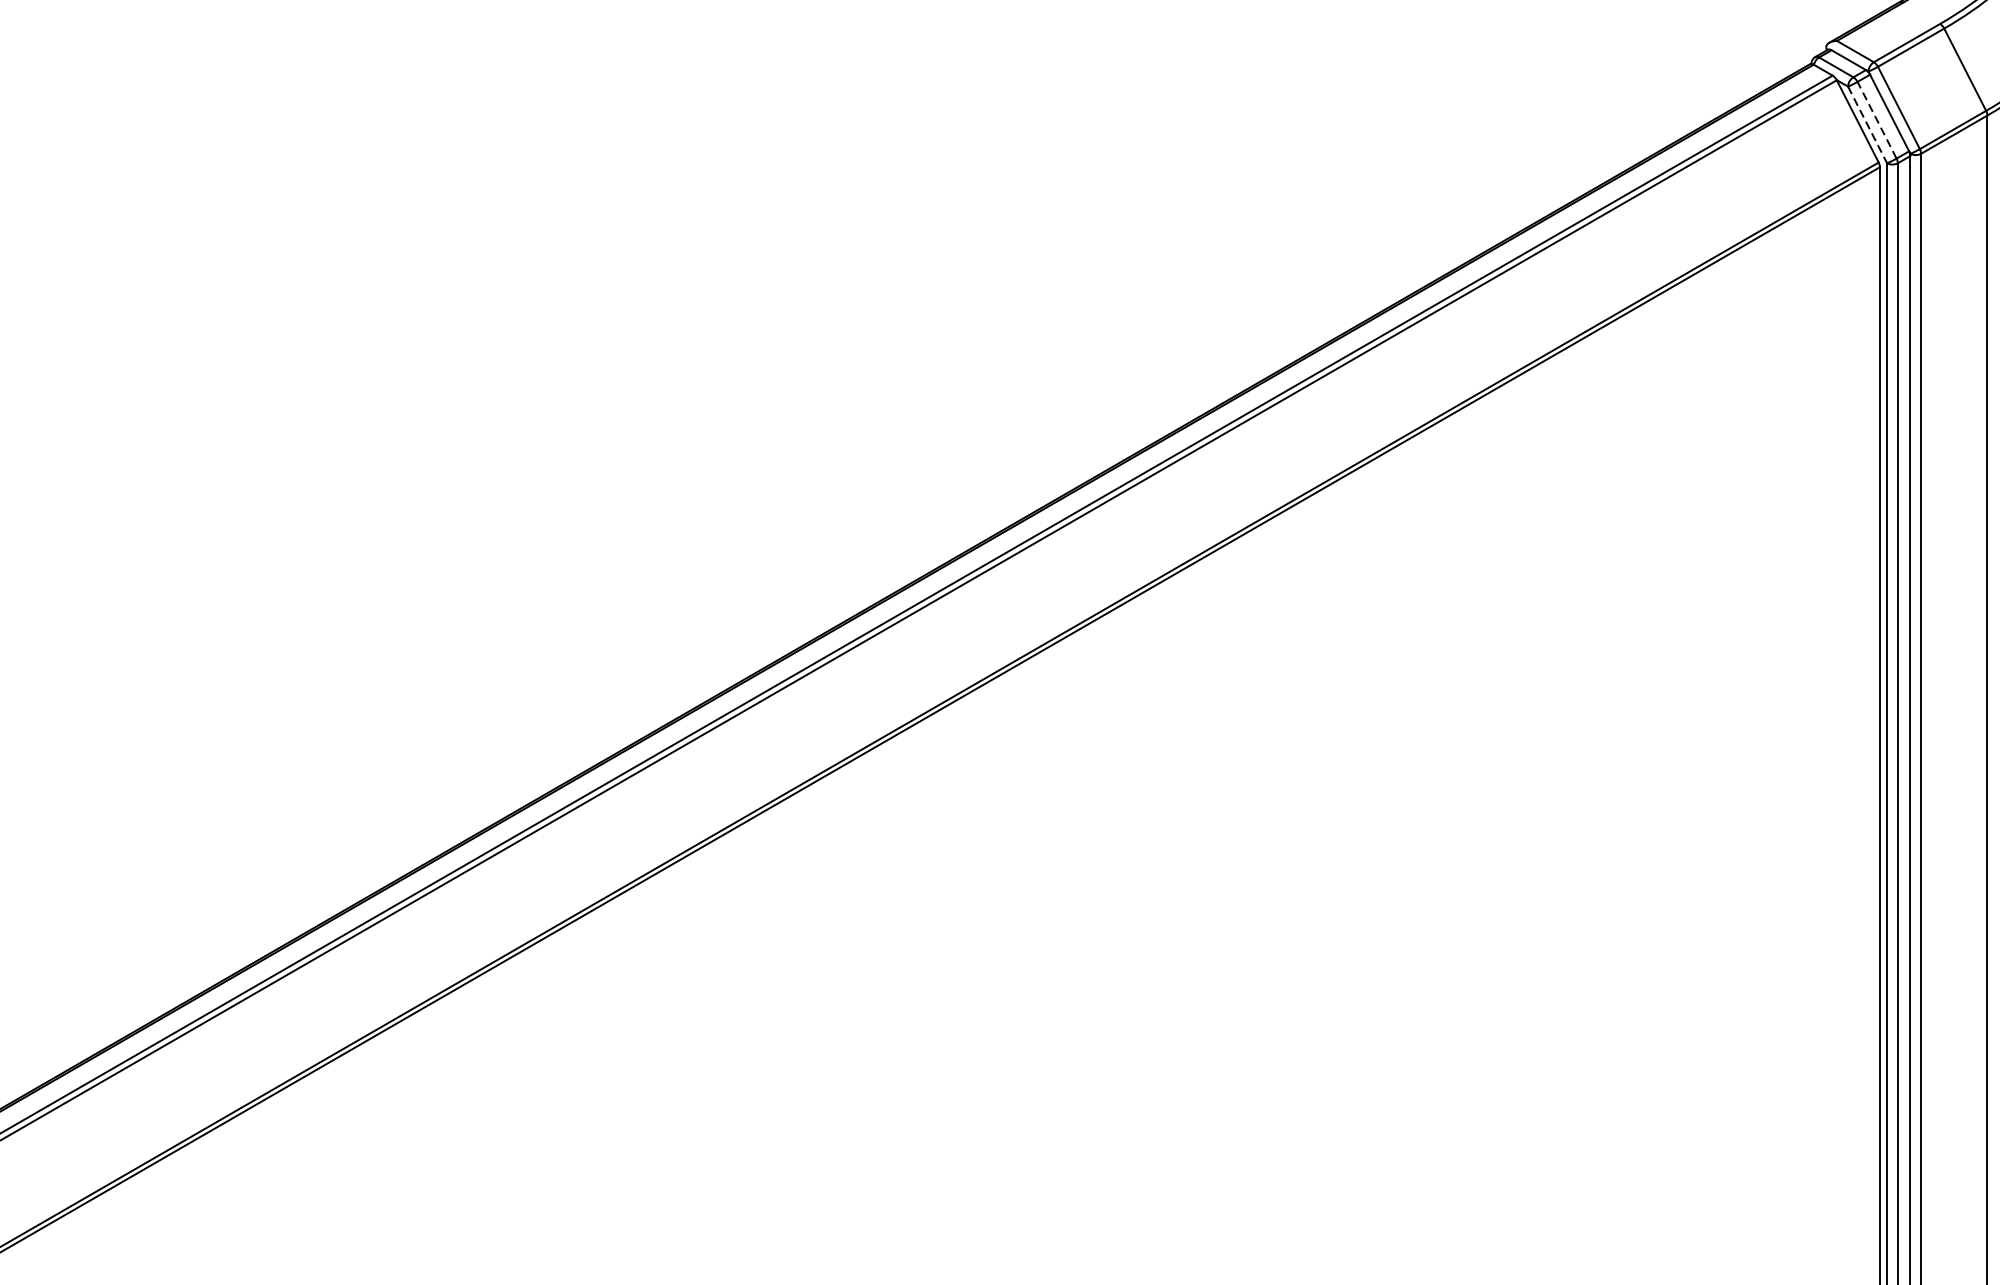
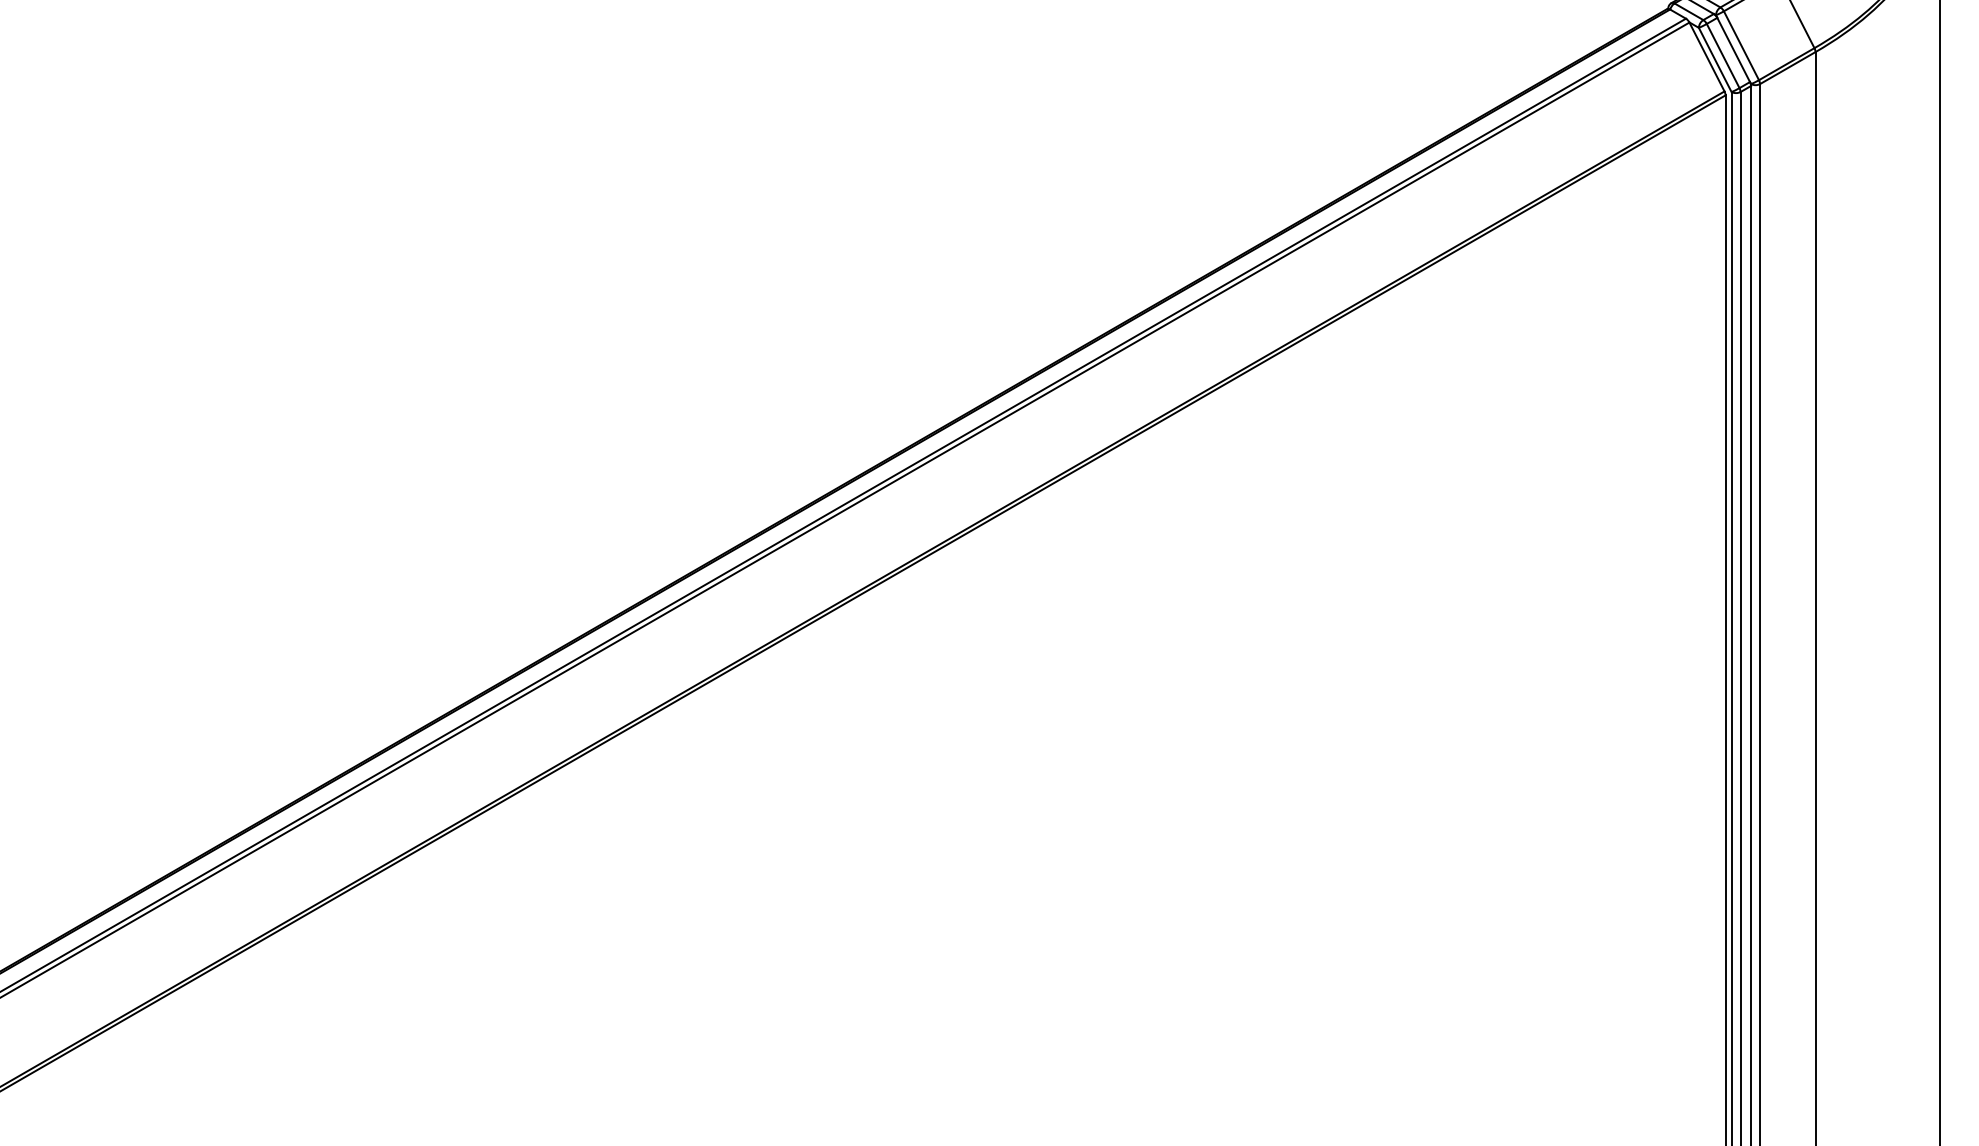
line: (1876, 119) -> (1722, 55), dashed -> solid
line: (1867, 125) -> (1715, 60), dashed -> solid

